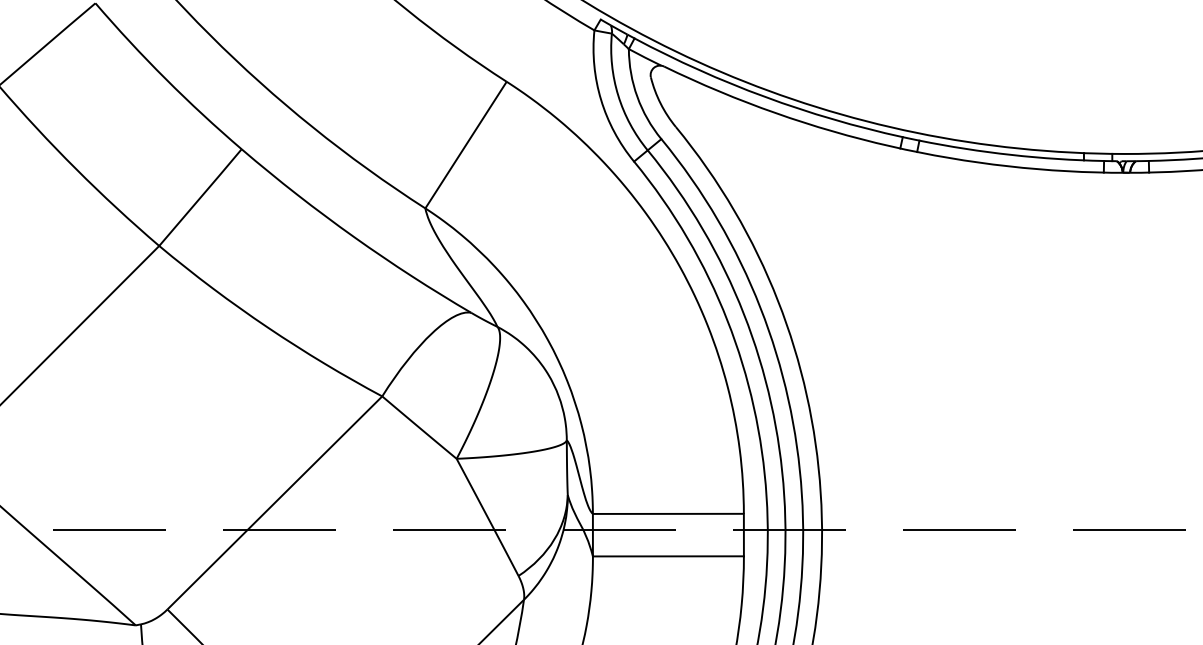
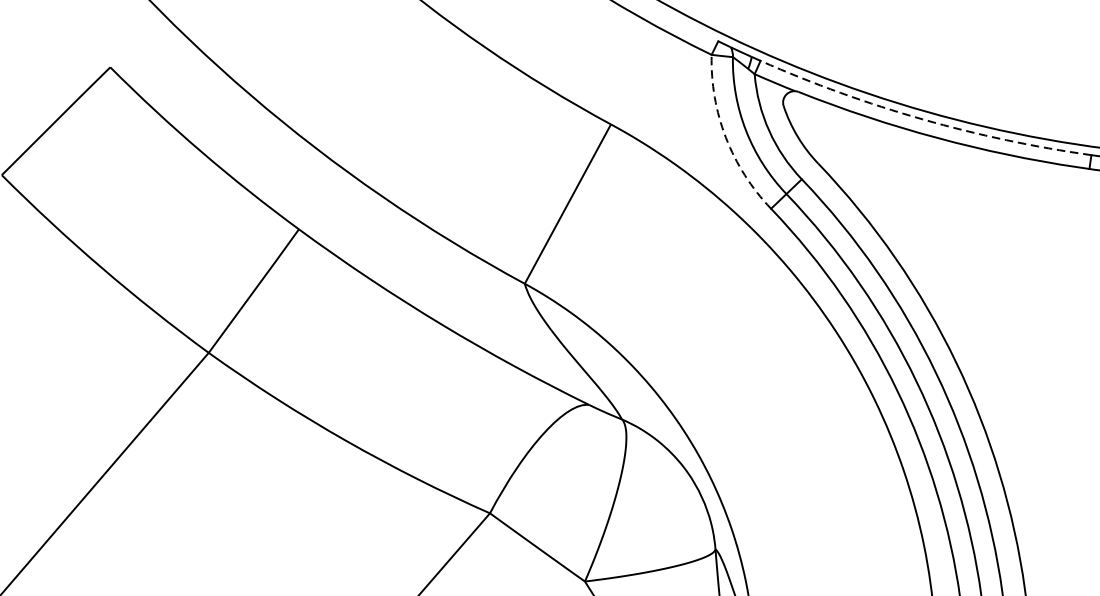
arc: (765, 97) -> (923, 119), solid -> dashed
arc: (601, 99) -> (726, 137), solid -> dashed

